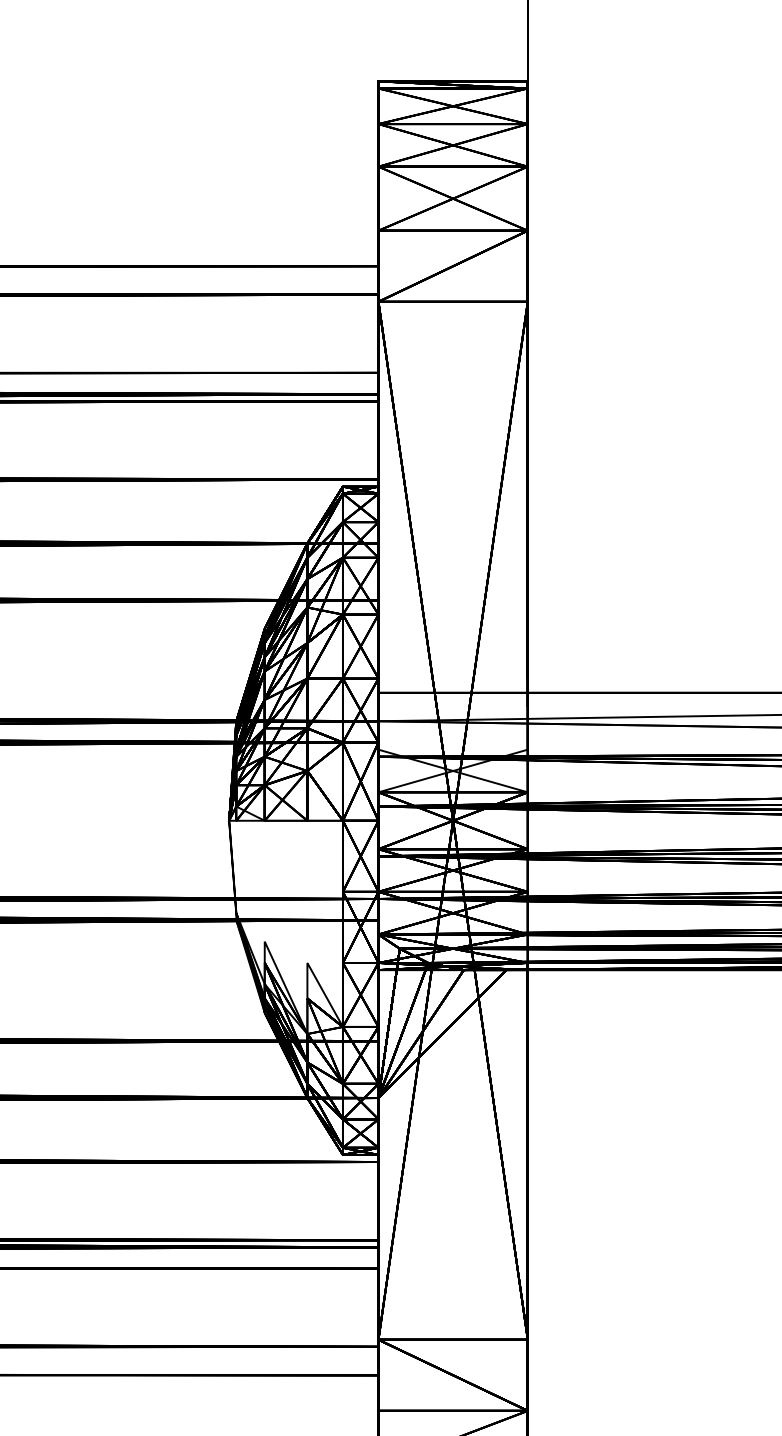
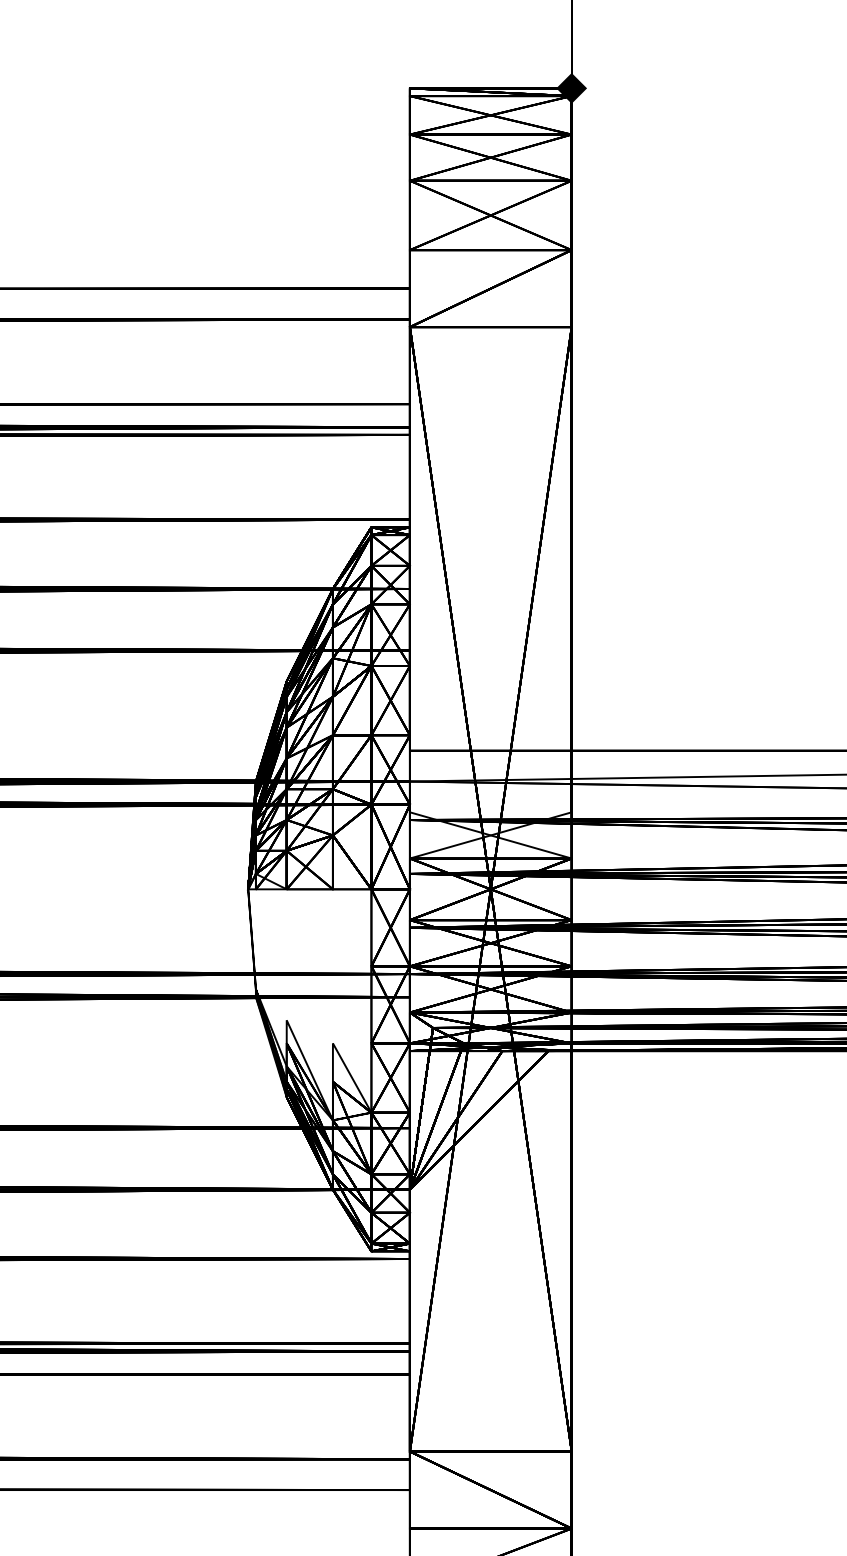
fill: (527, 80) -> (571, 87), added

